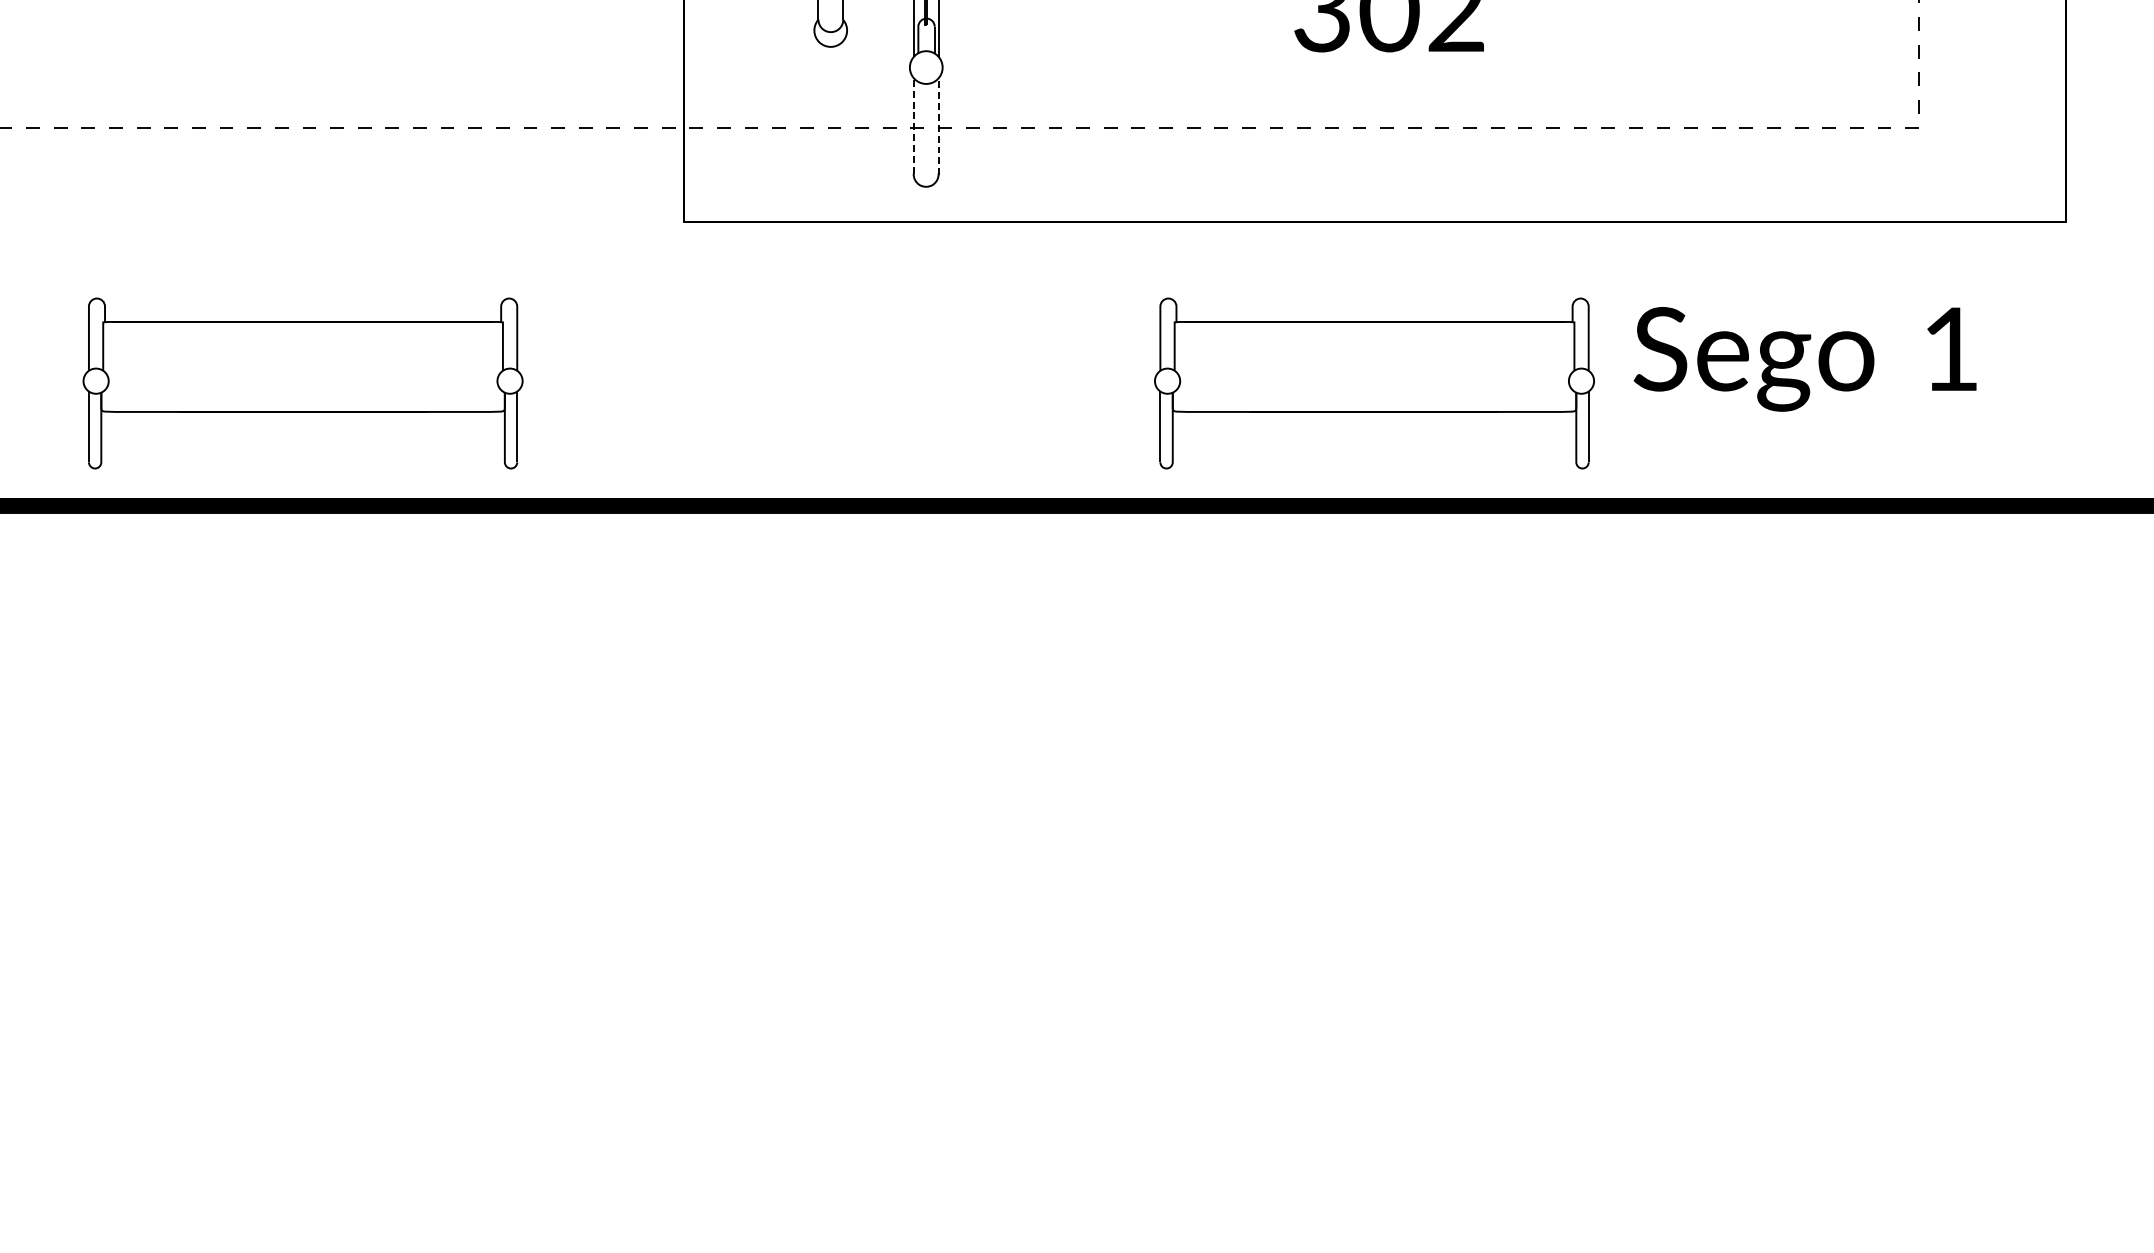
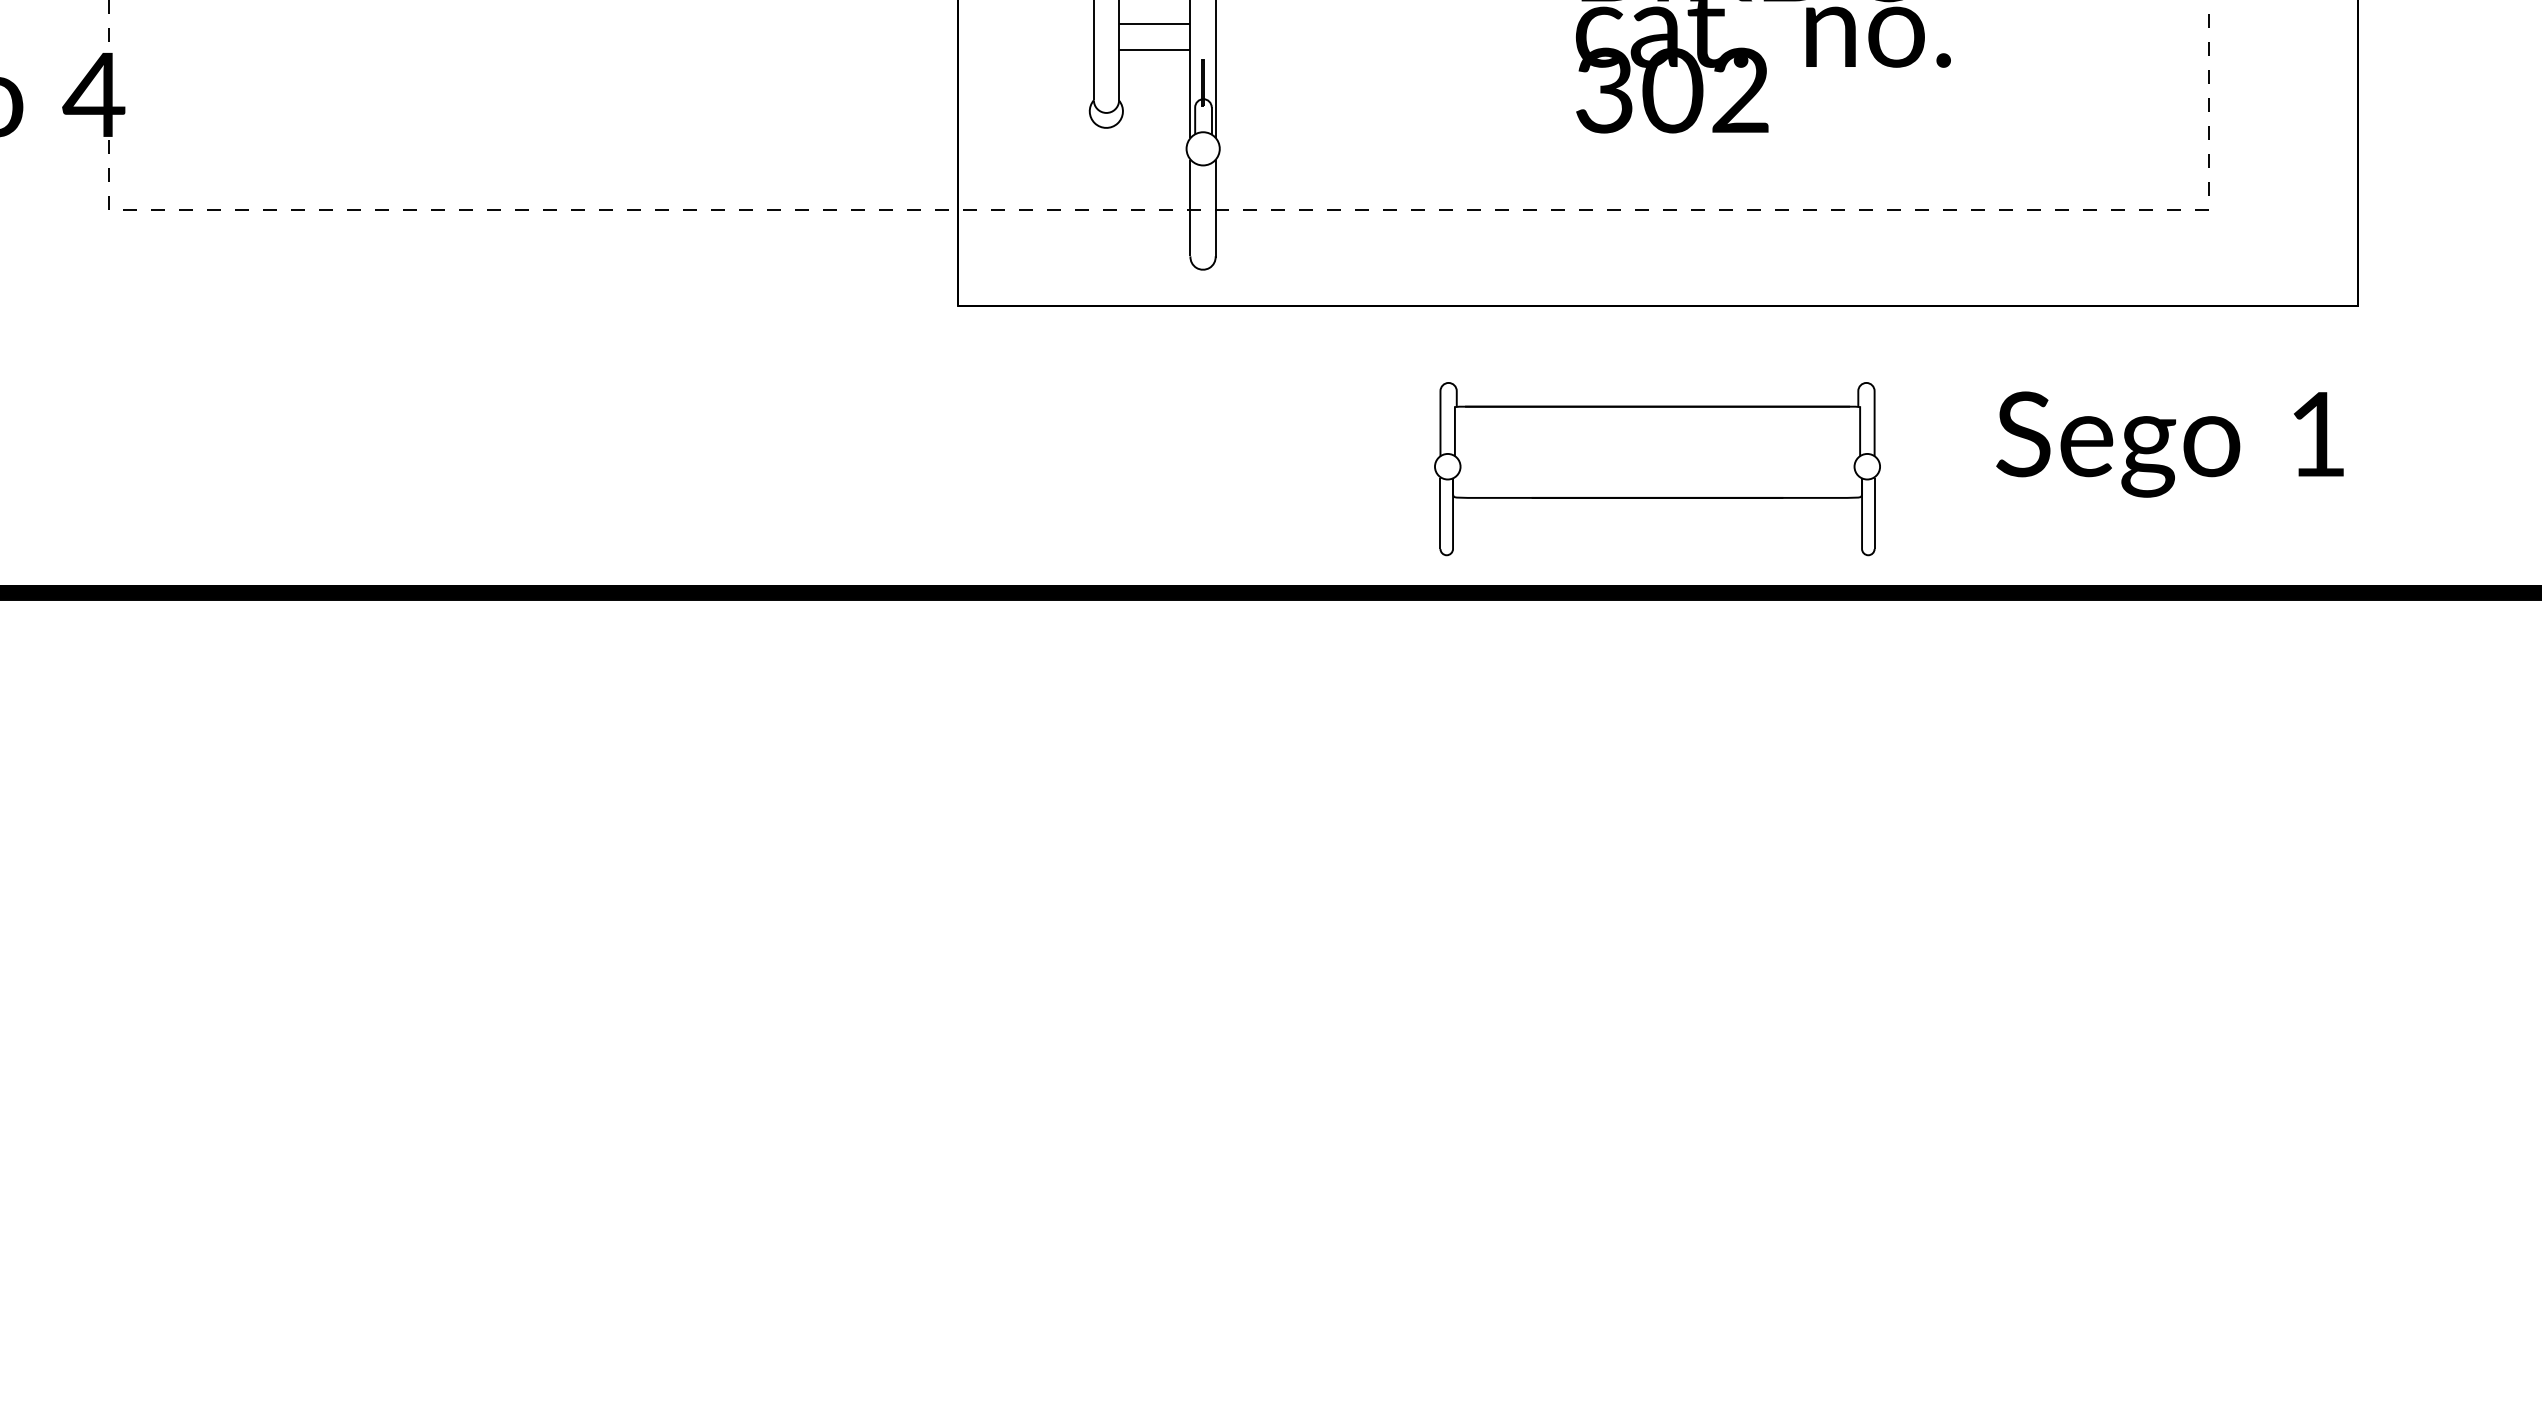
line: (913, 125) -> (1190, 207), dashed -> solid
line: (938, 126) -> (1215, 208), dashed -> solid
text: (1804, 359) -> (2169, 444), moved
part: (303, 383) -> (571, 469), removed

